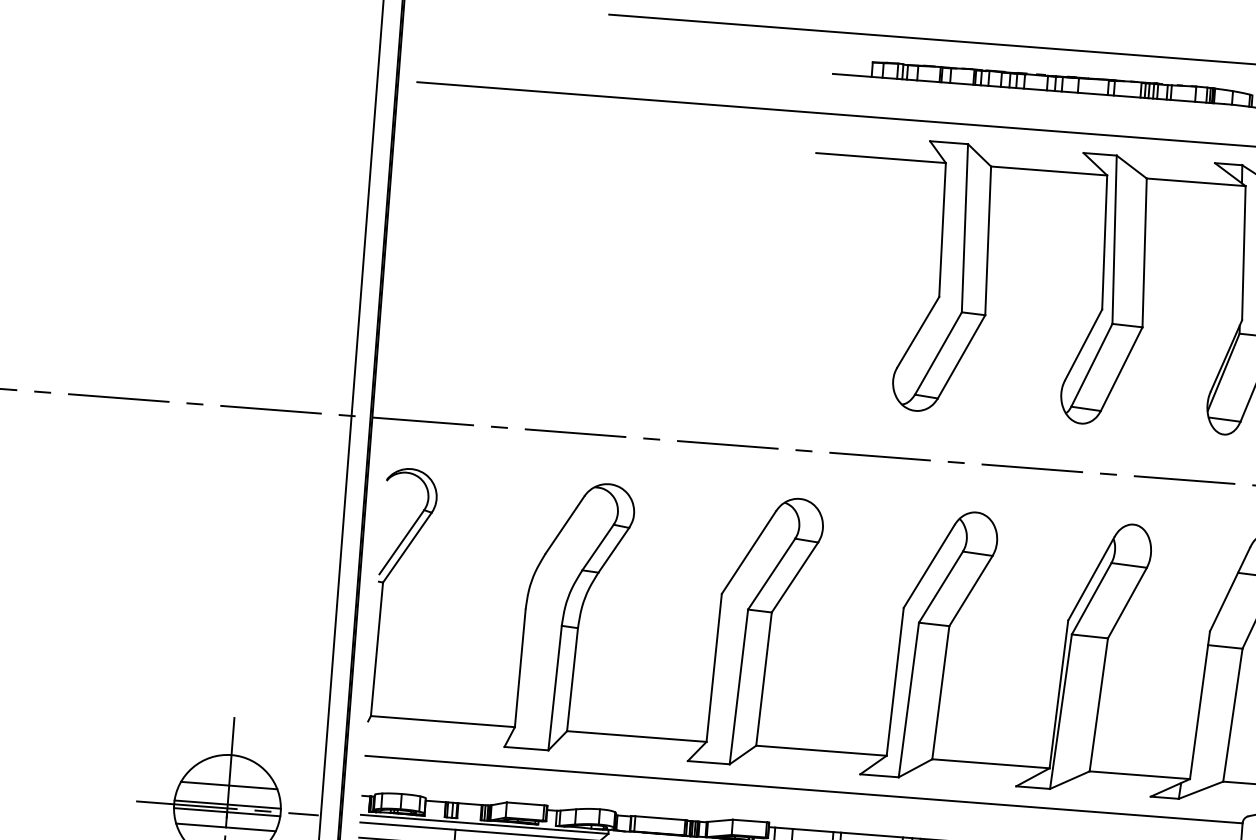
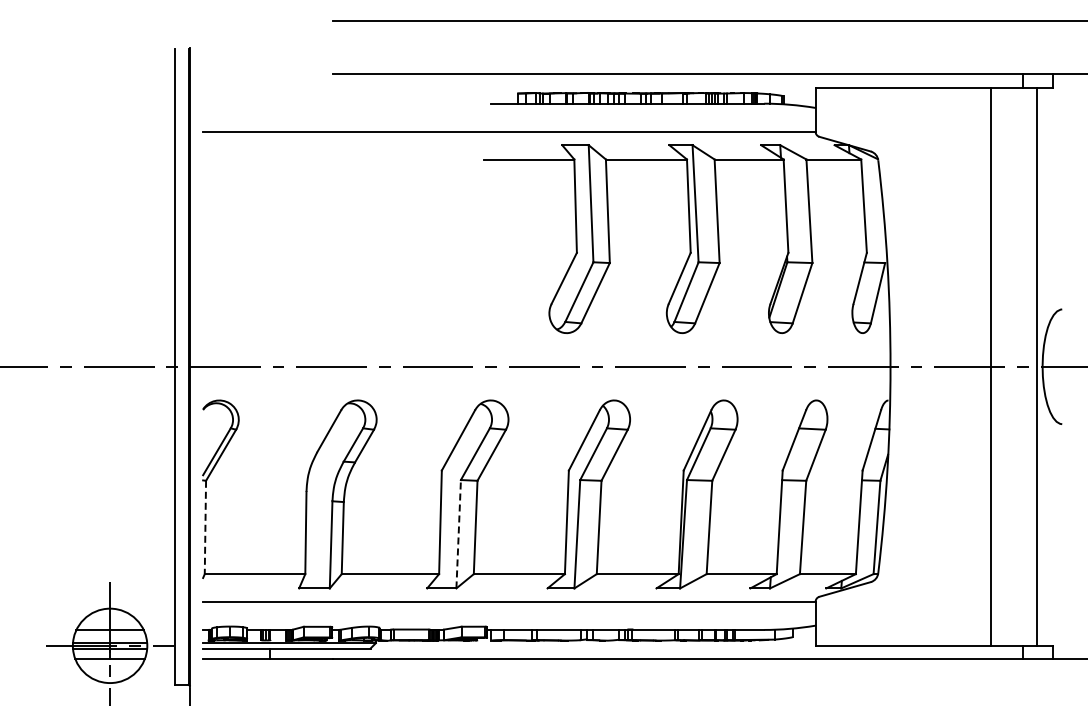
line: (377, 649) -> (205, 527), solid -> dashed
line: (738, 685) -> (458, 533), solid -> dashed

